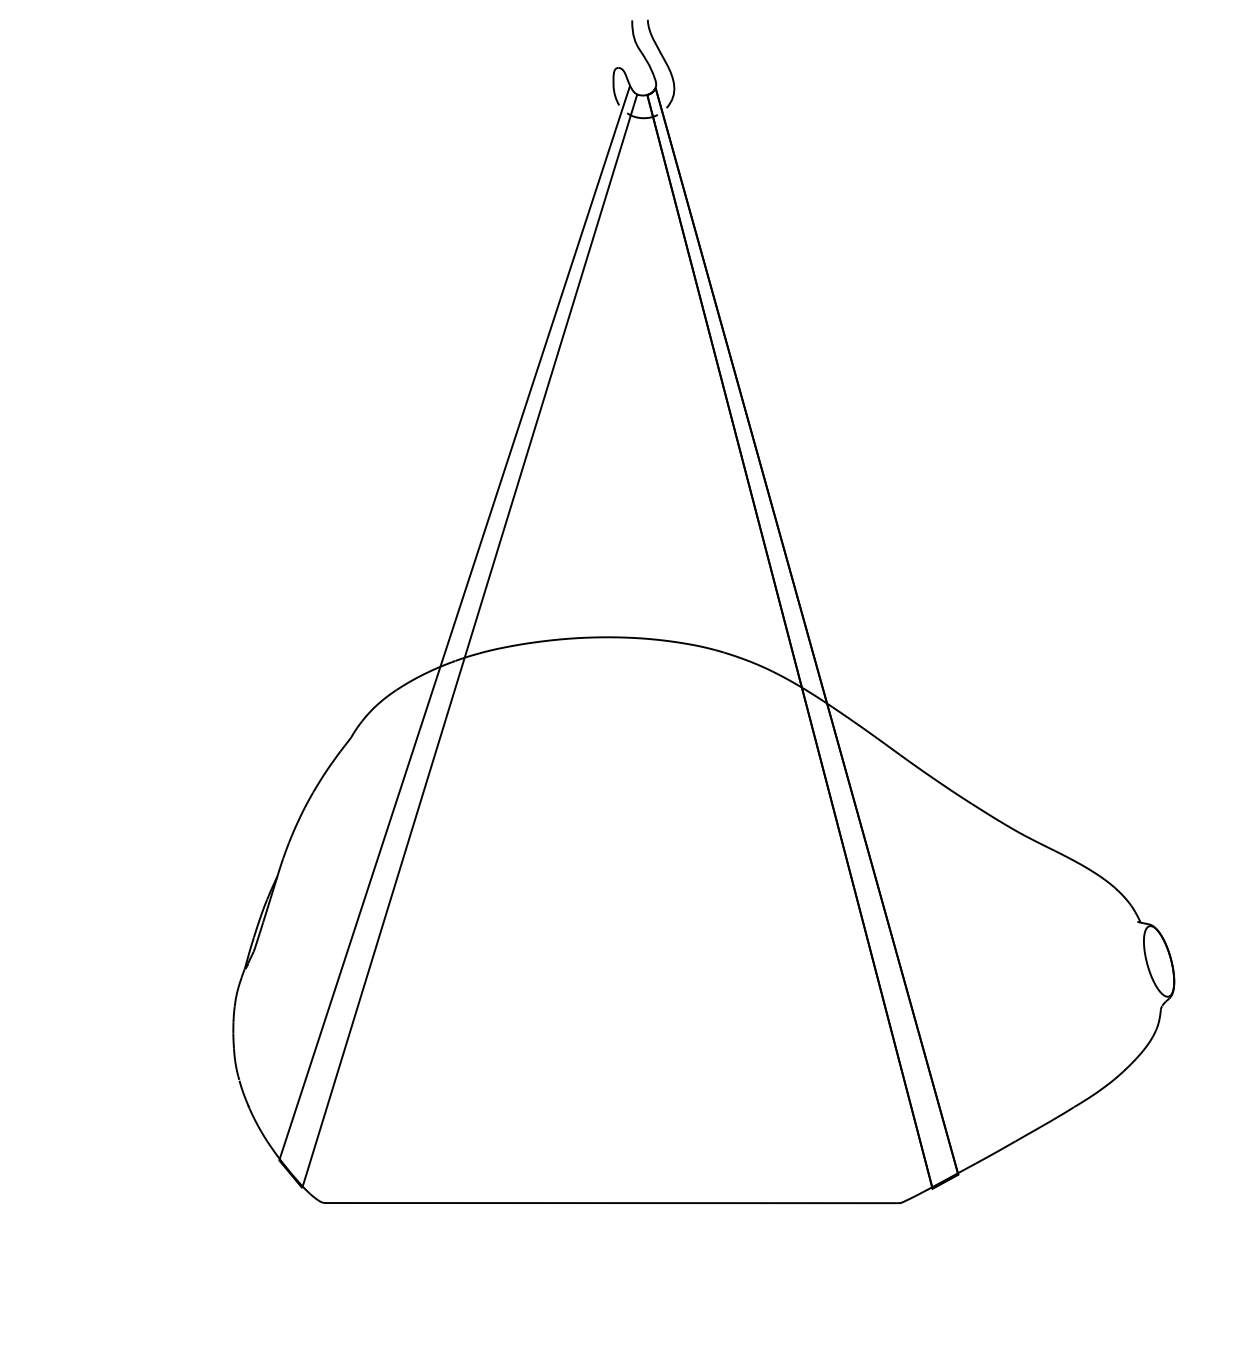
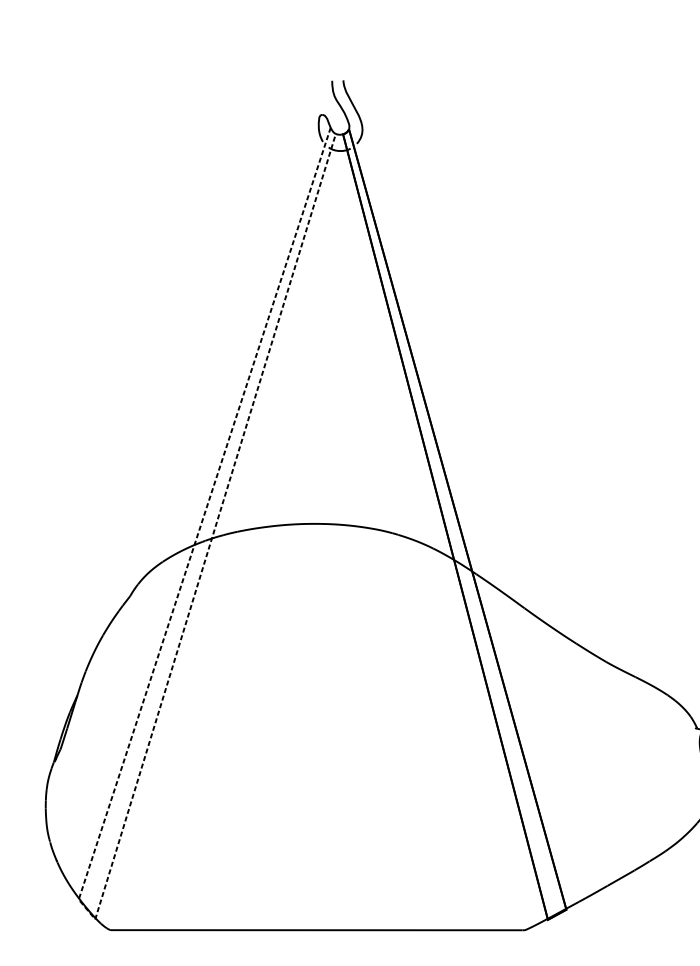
line: (295, 1179) -> (90, 913), solid -> dashed

